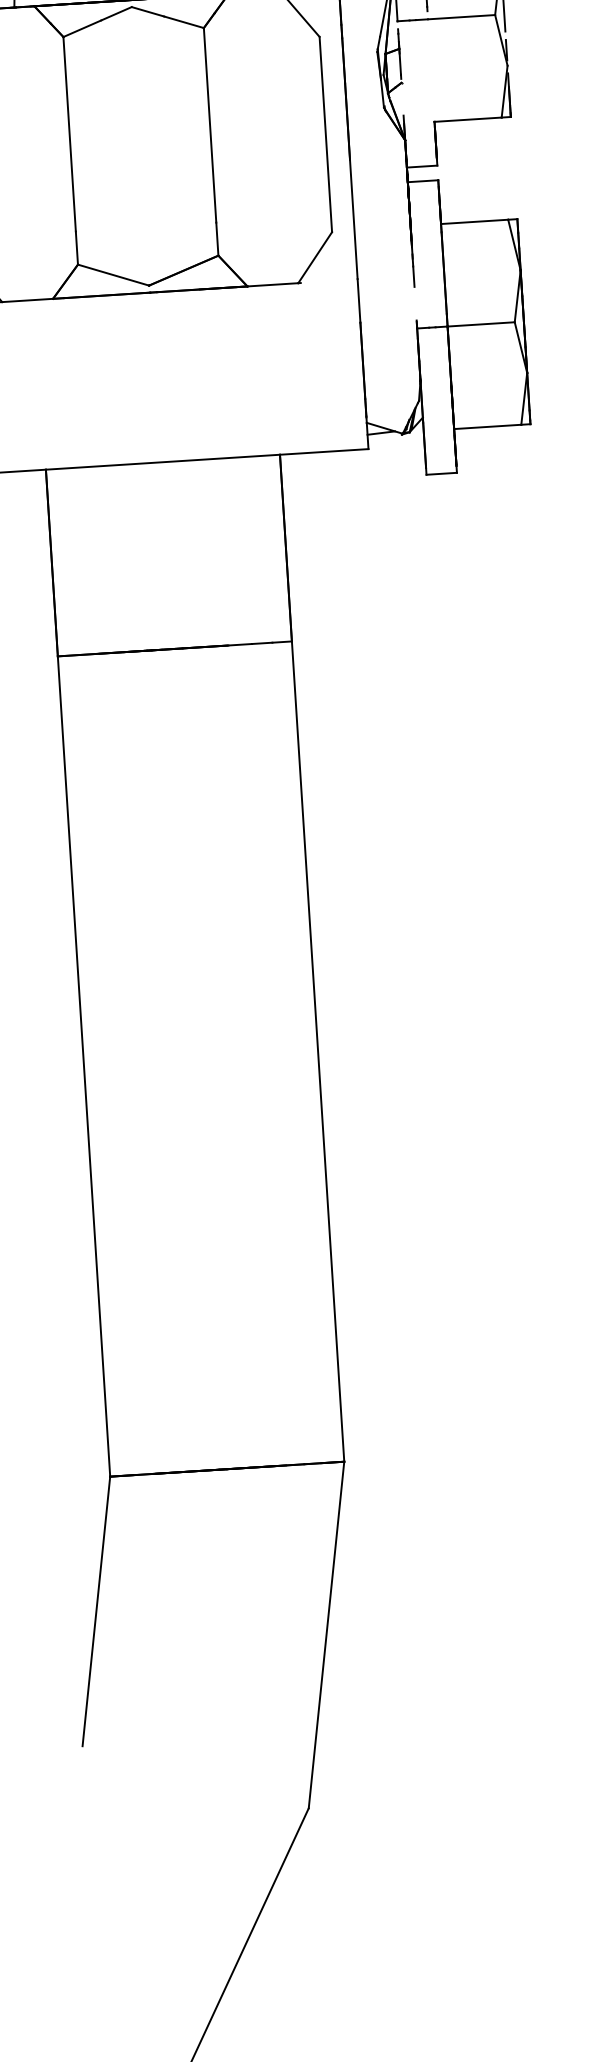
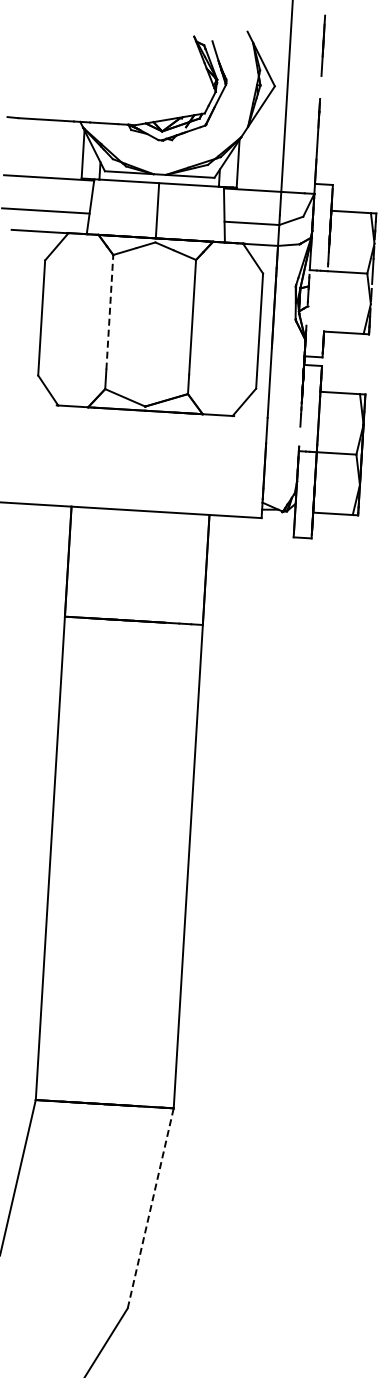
line: (68, 133) -> (109, 311), solid -> dashed
line: (326, 1635) -> (150, 1208), solid -> dashed

